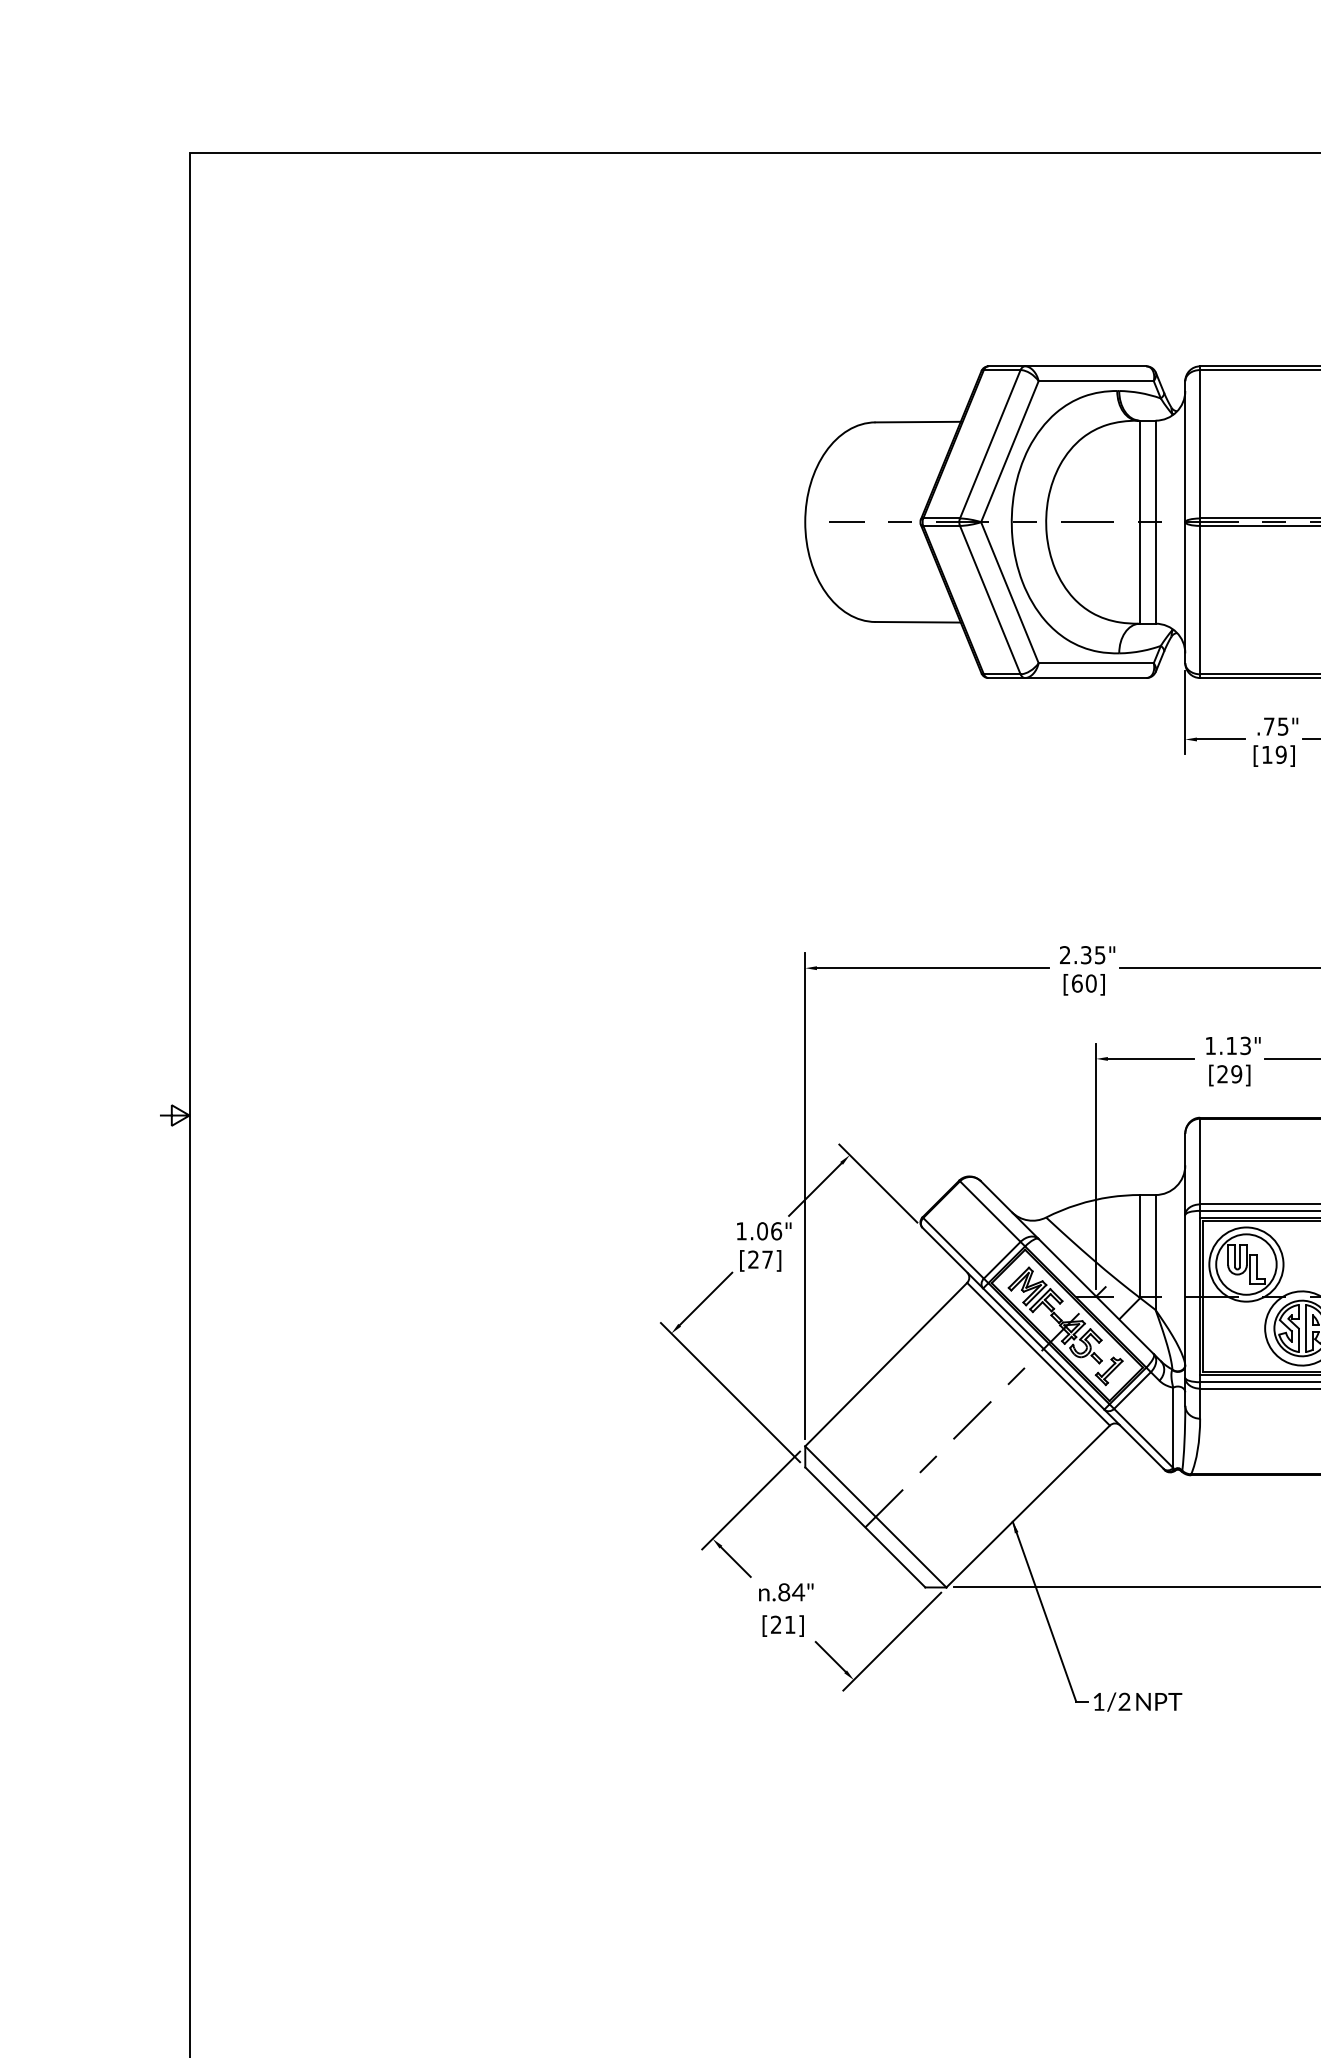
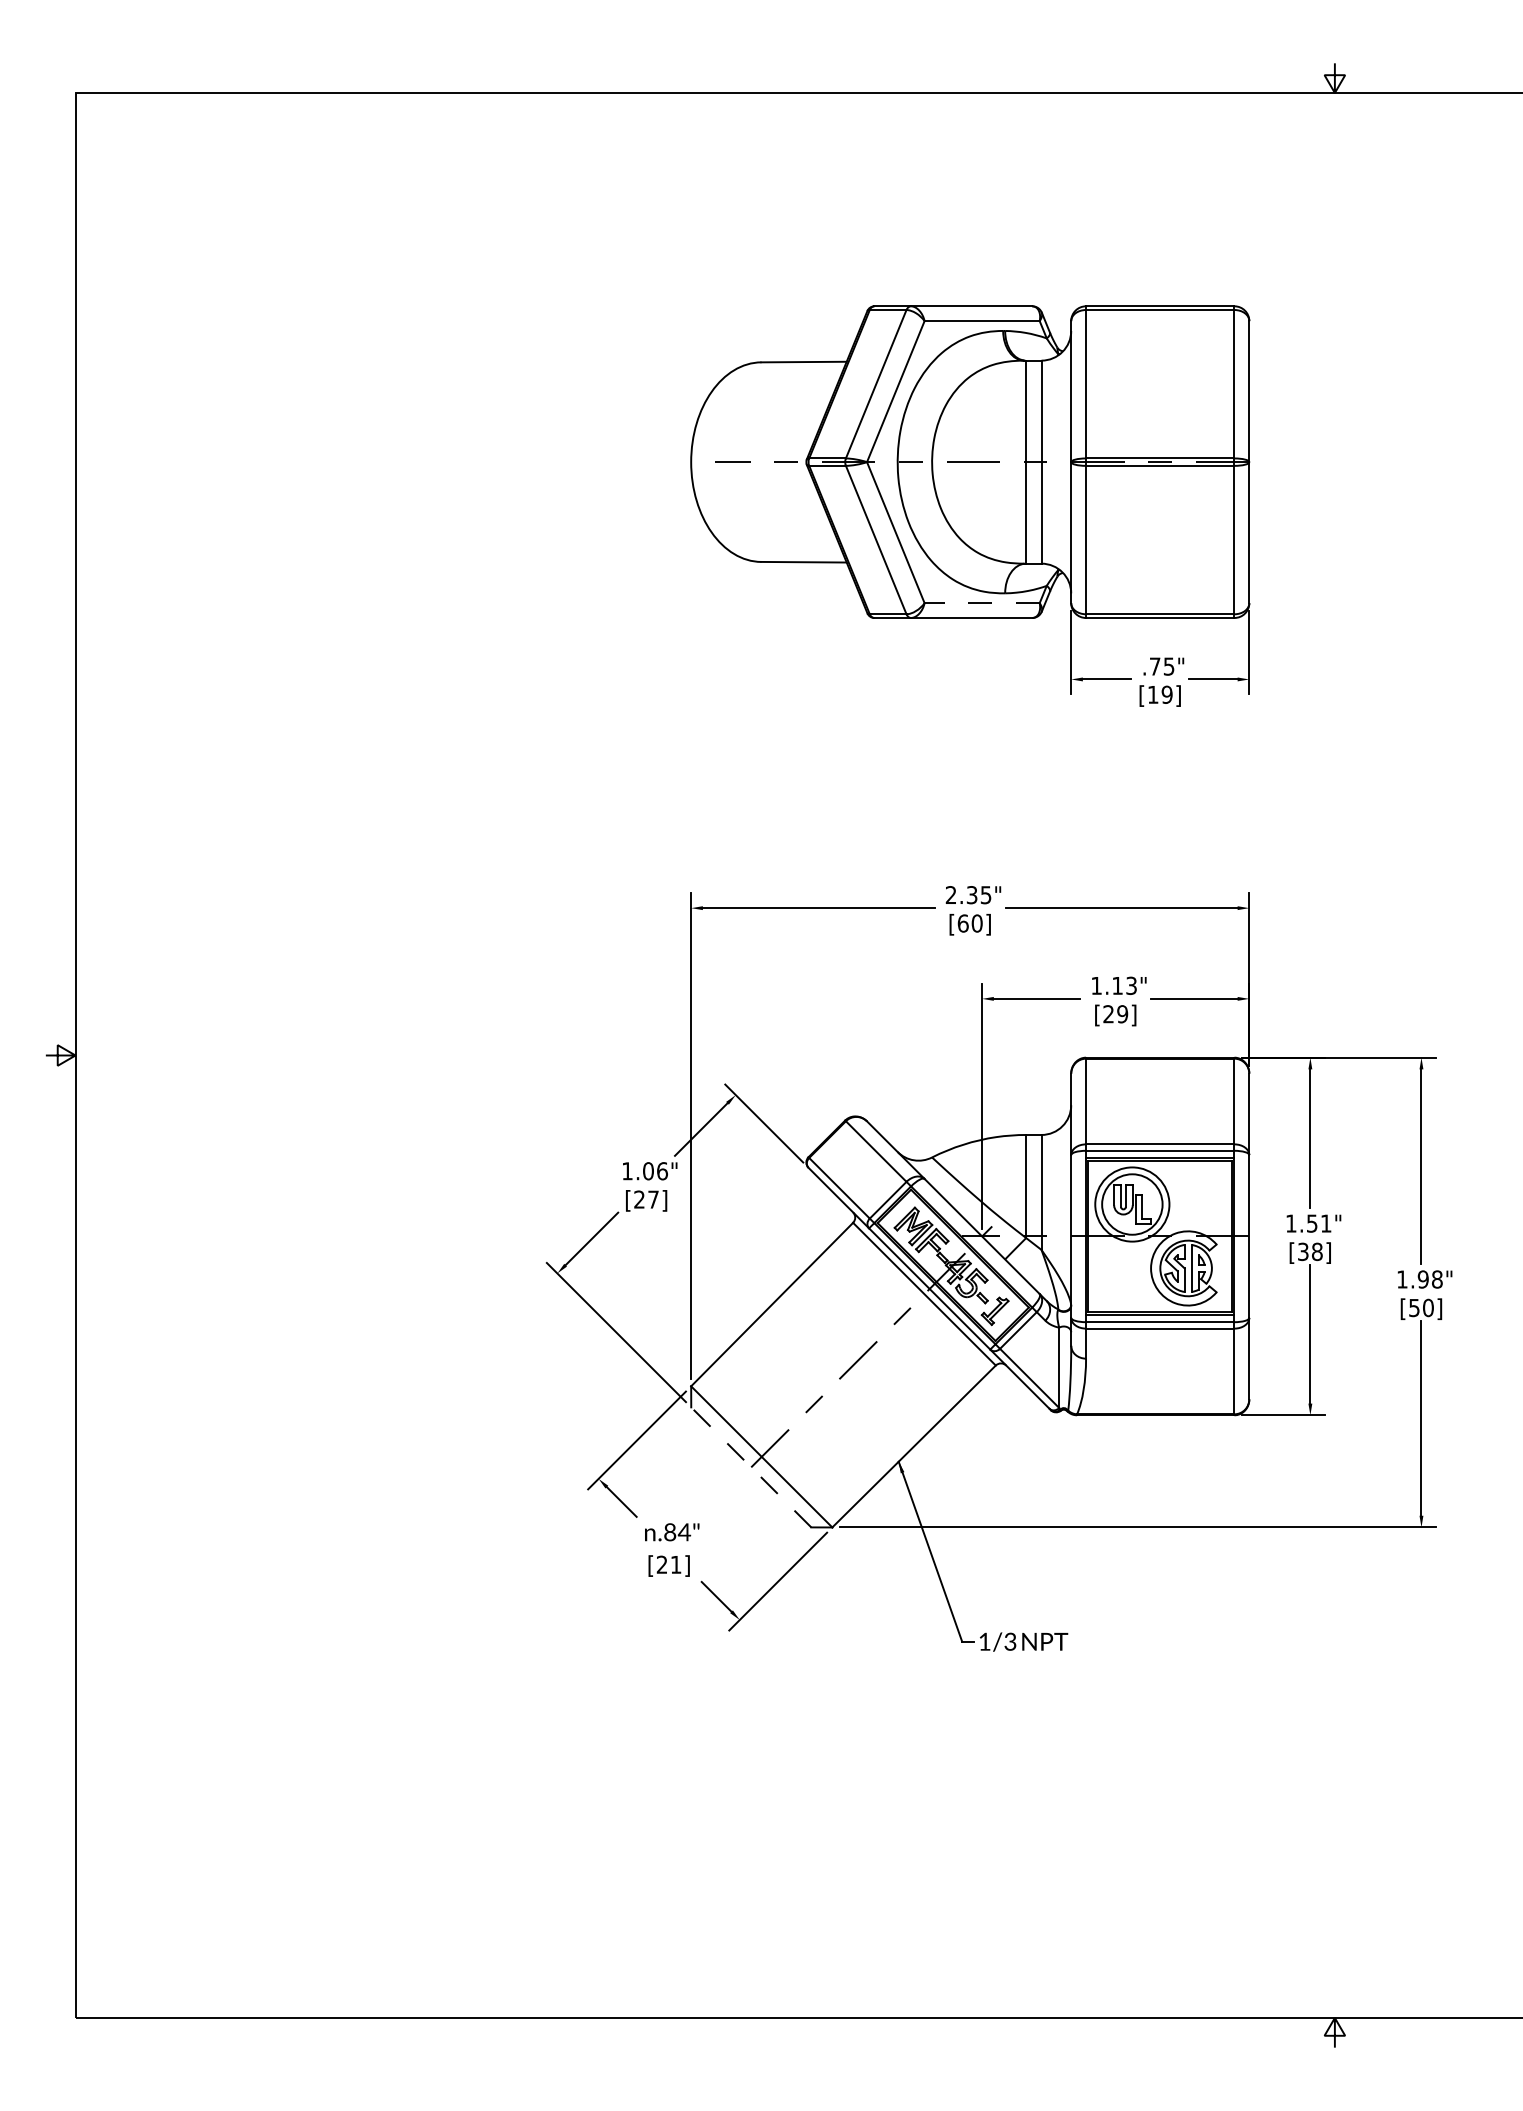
line: (1096, 663) -> (982, 603), solid -> dashed
line: (865, 1527) -> (751, 1467), solid -> dashed
text: (1124, 1704) -> (1010, 1644), 1/2 -> 1/3

